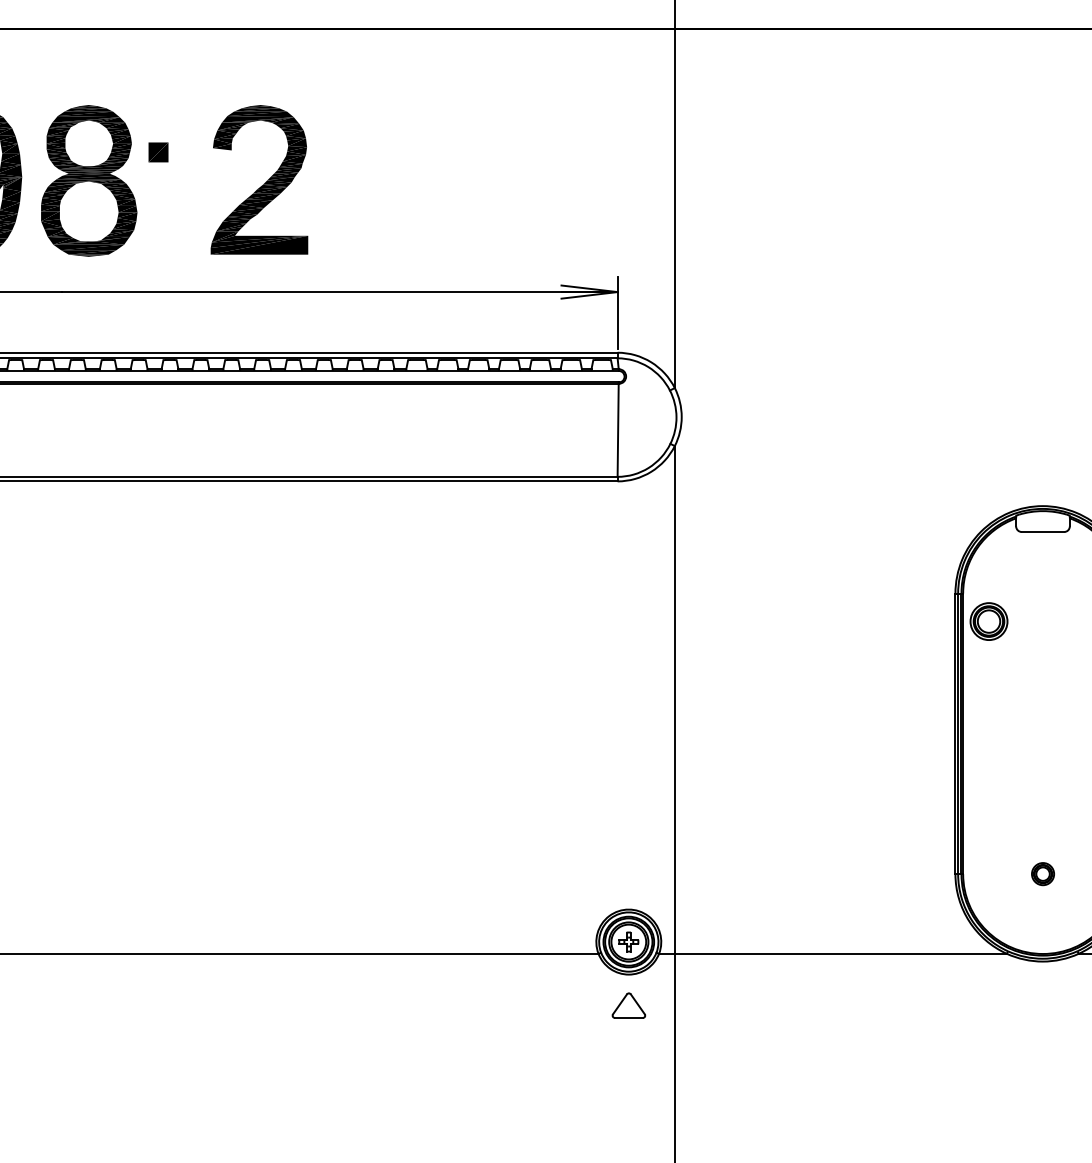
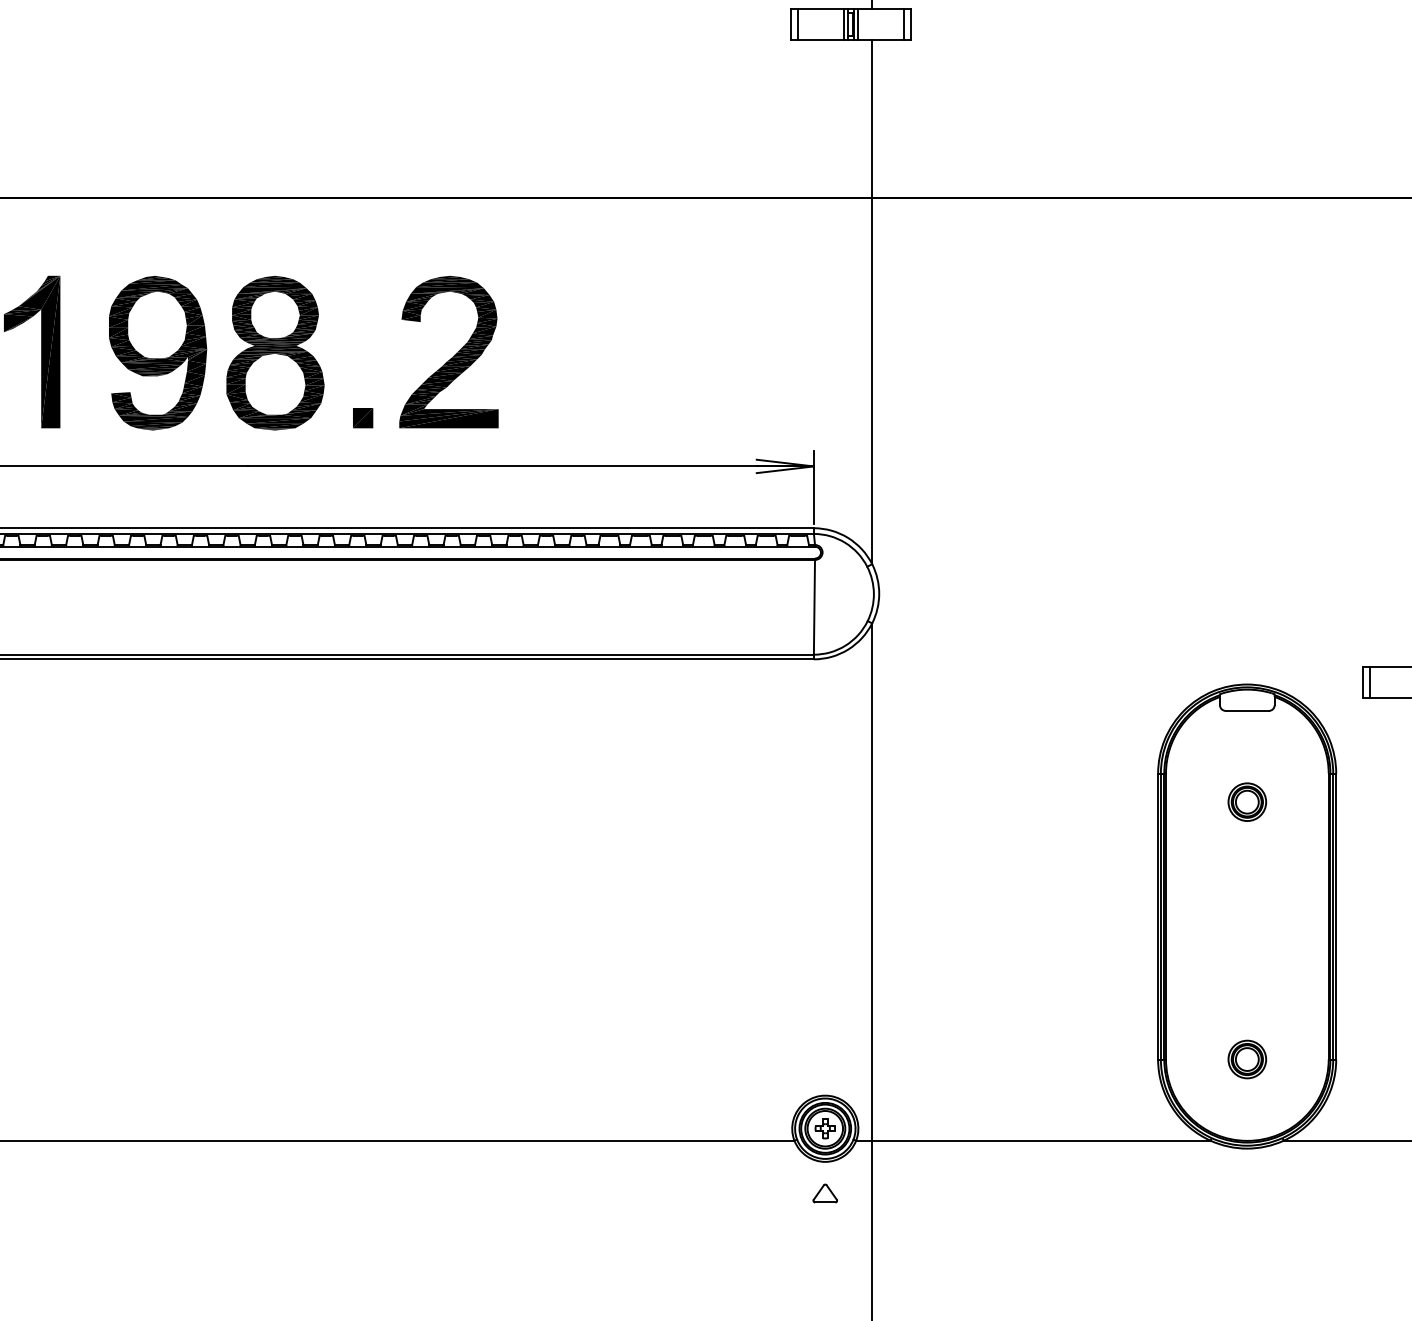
part: (158, 152) -> (363, 418), moved
part: (989, 620) -> (1247, 801), moved
part: (1043, 874) -> (1247, 1059), size x1.67
part: (628, 1005) -> (824, 1193), size x0.71

